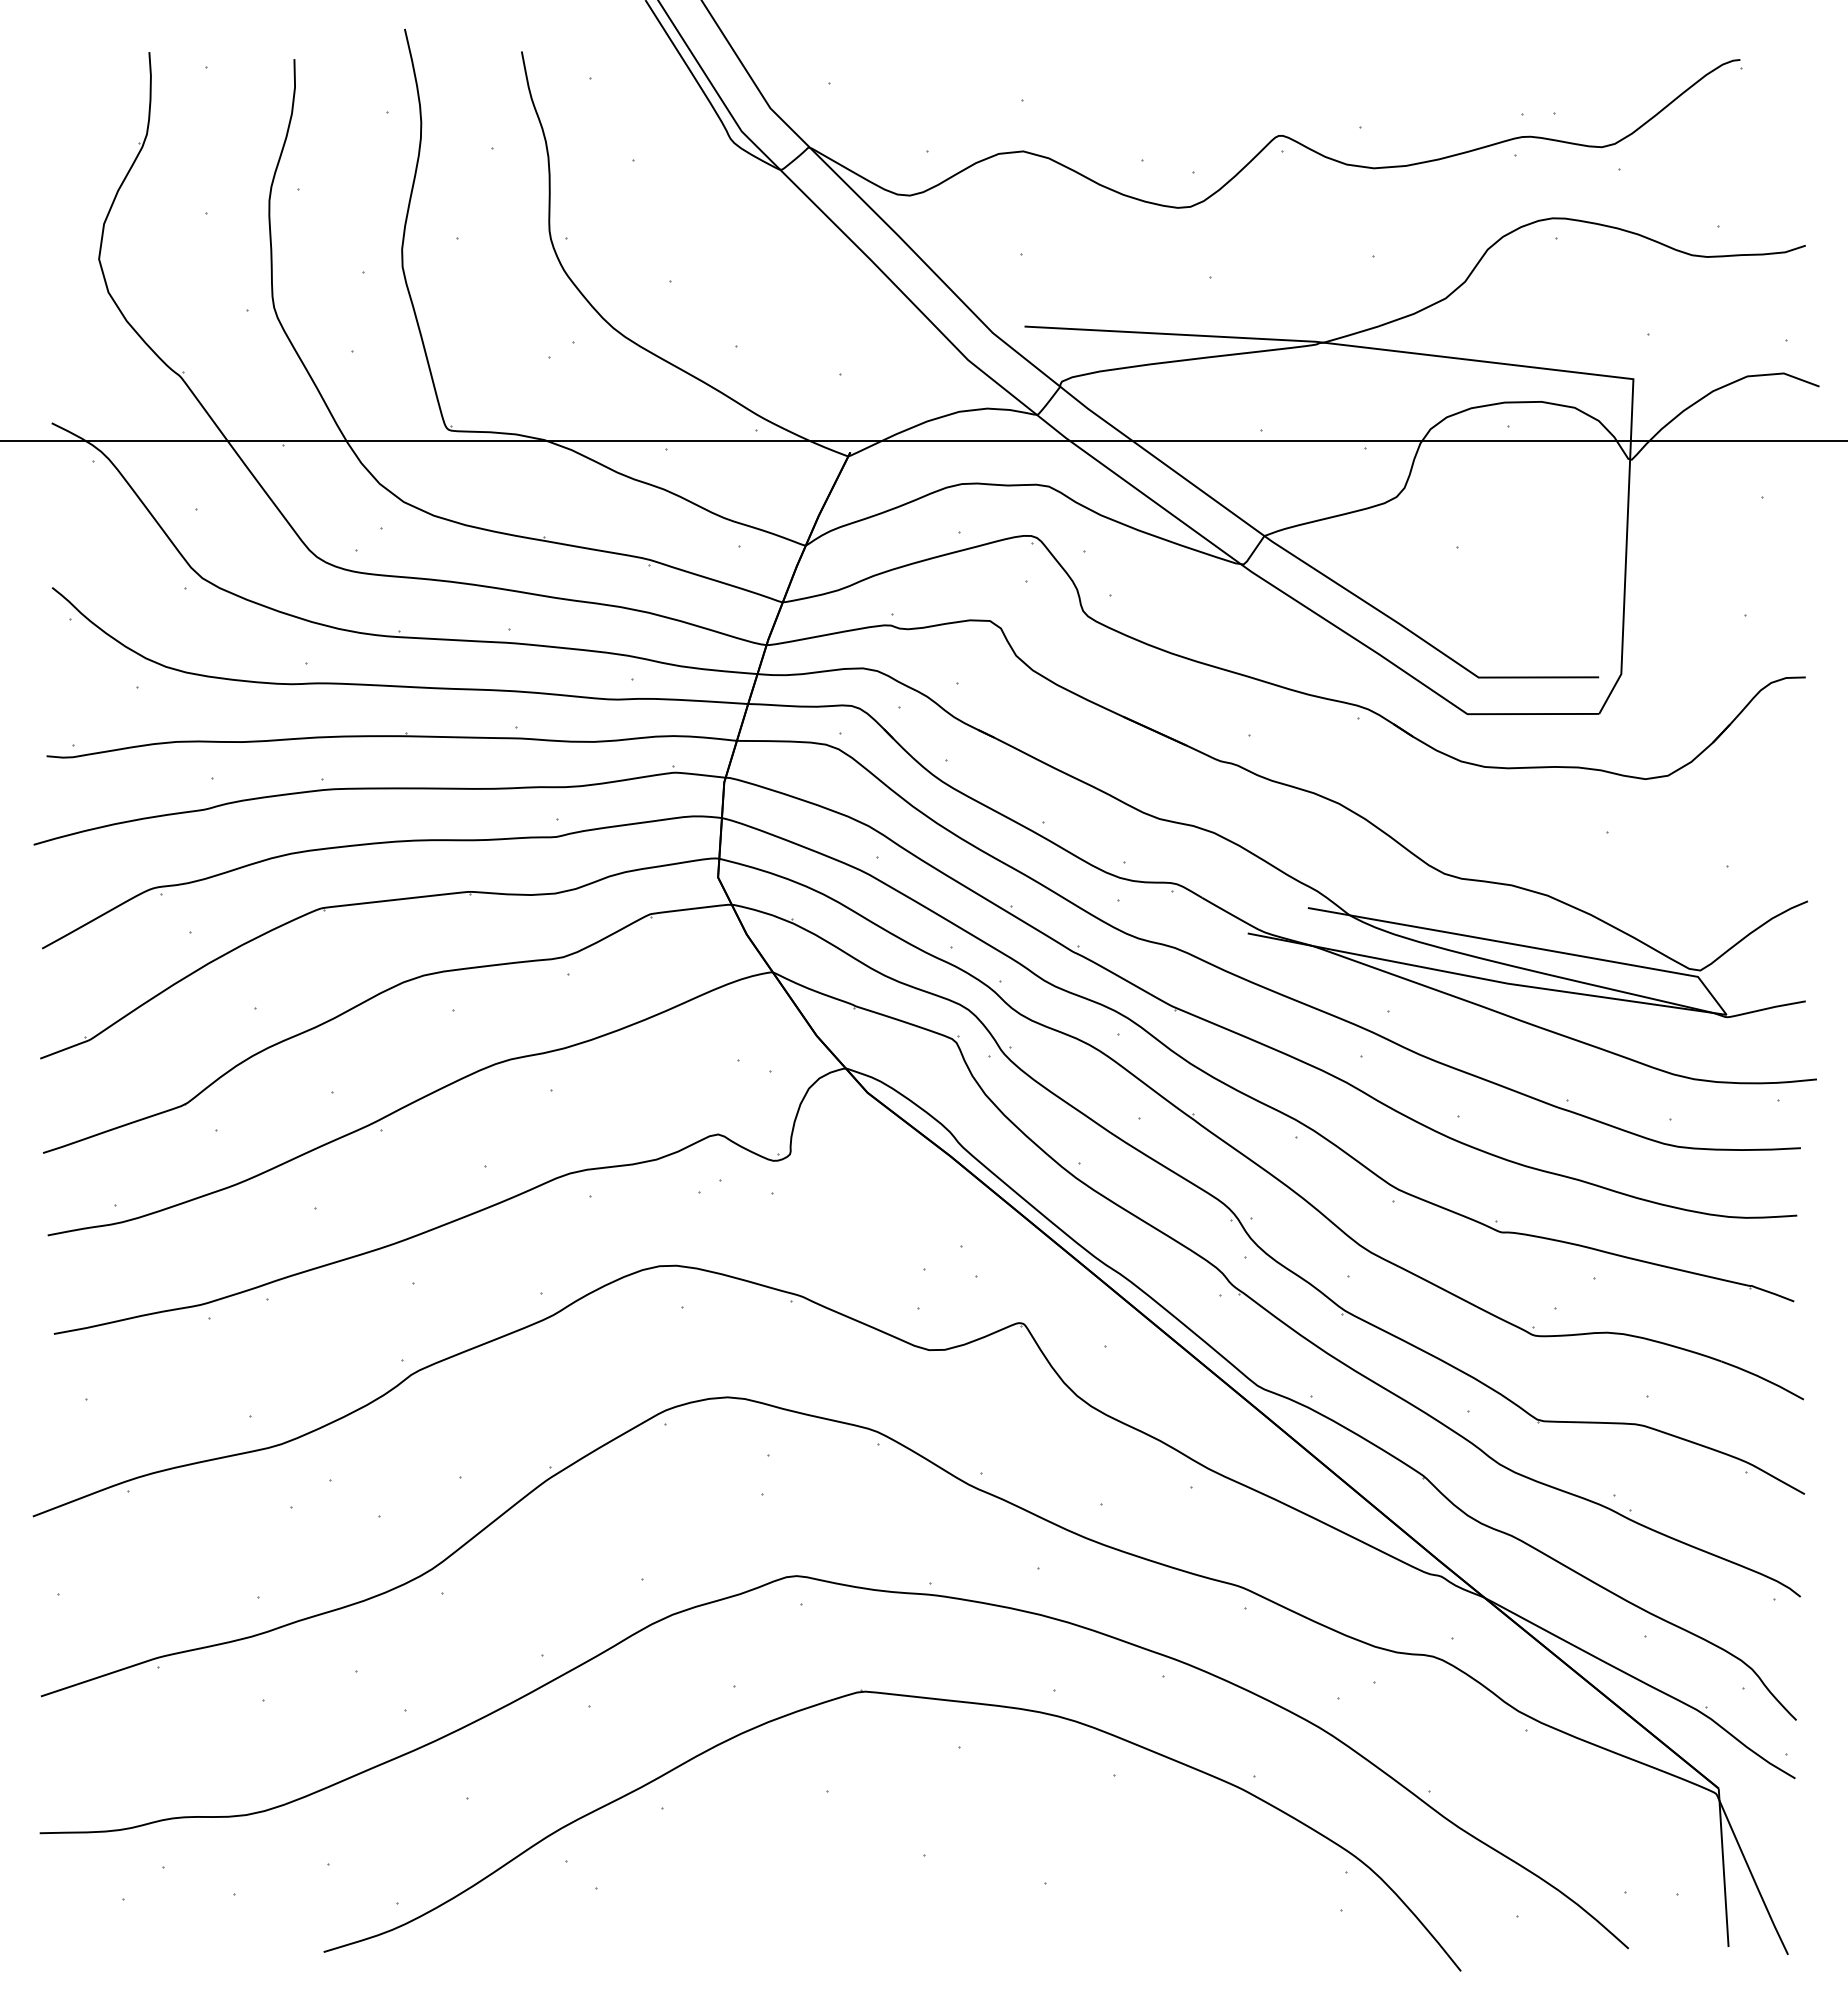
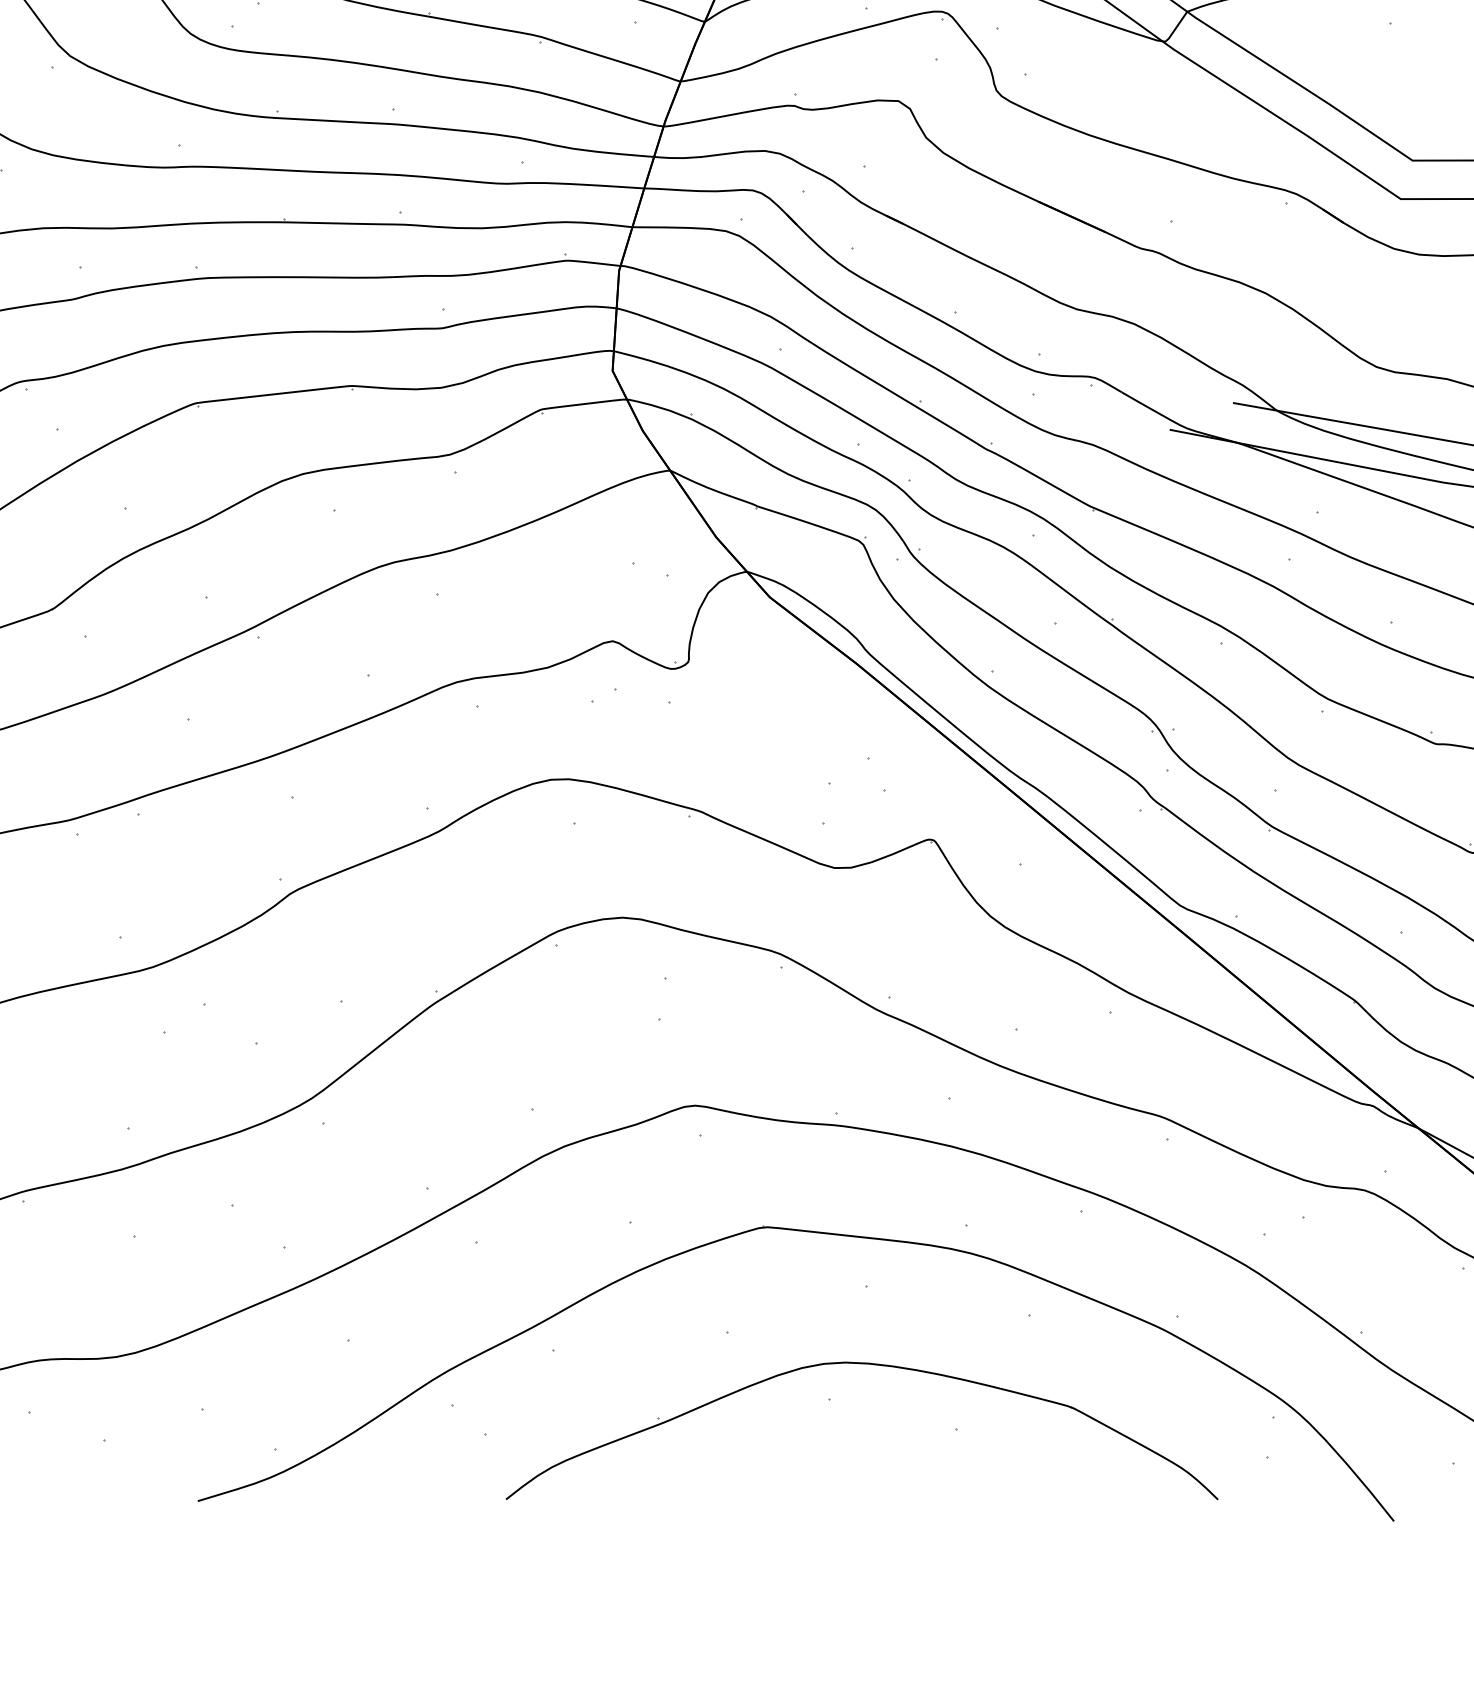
part: (958, 1822) -> (865, 1364), added

